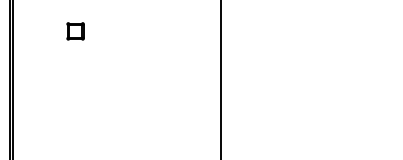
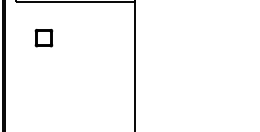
part: (76, 31) -> (44, 38), size x1.6

